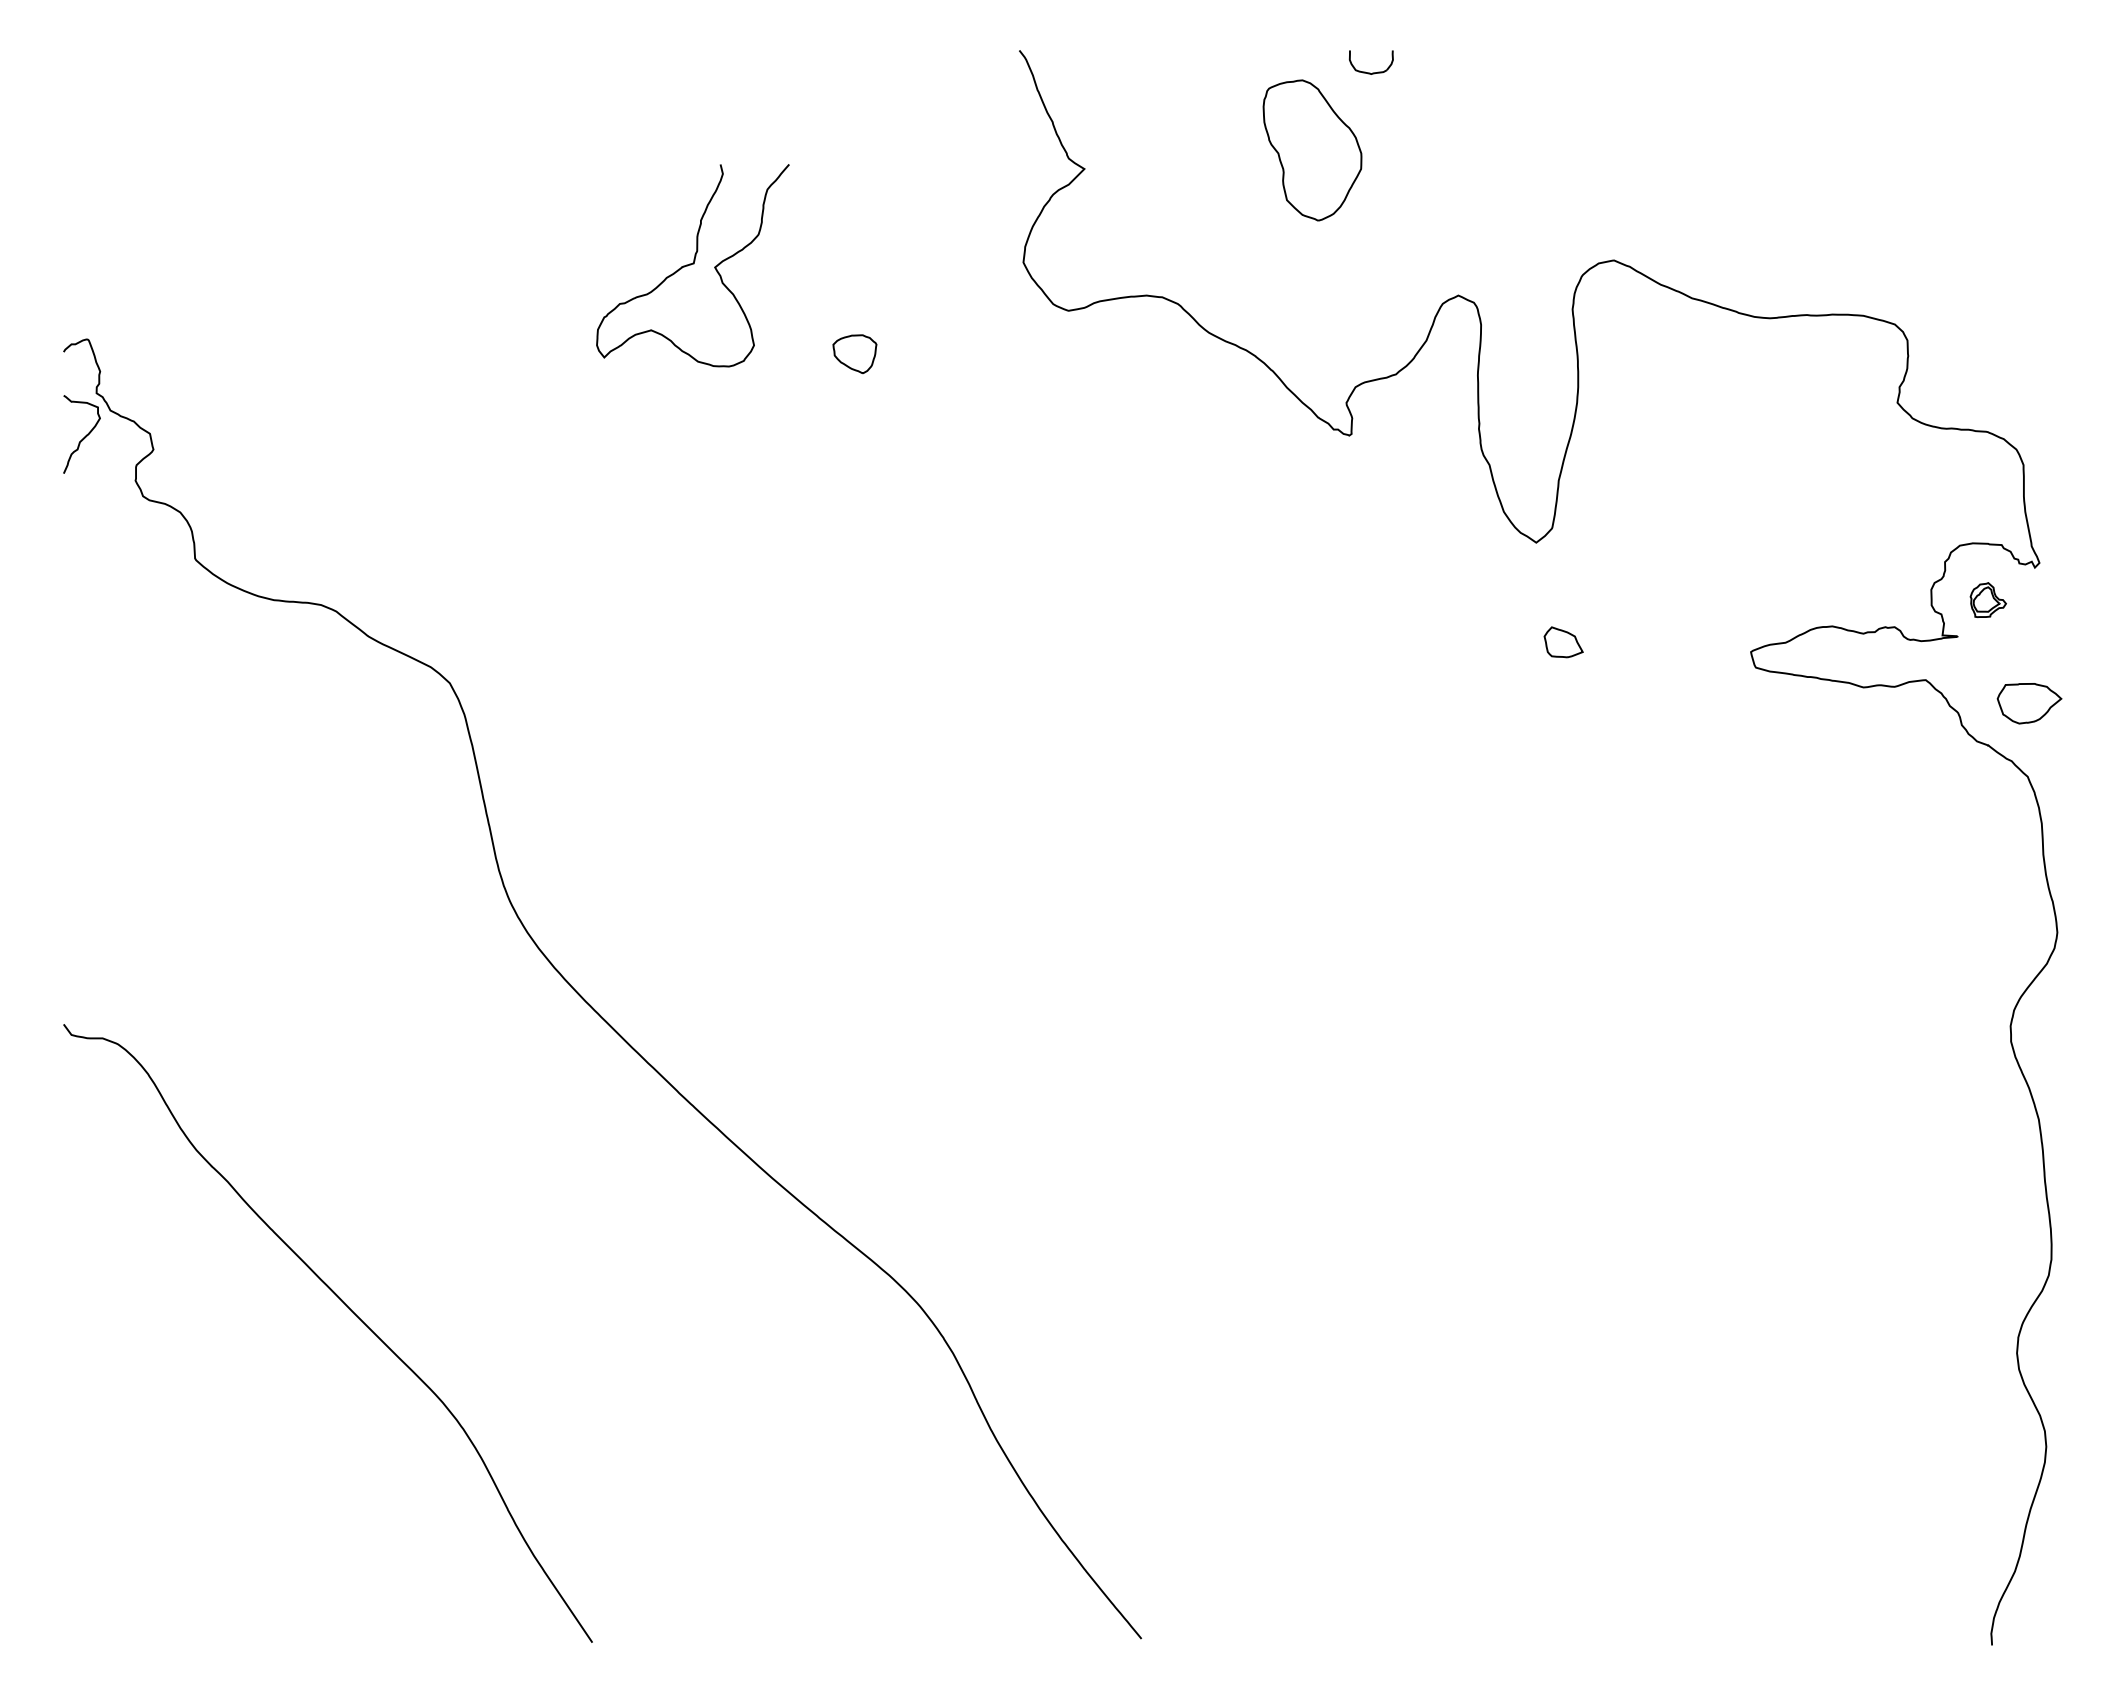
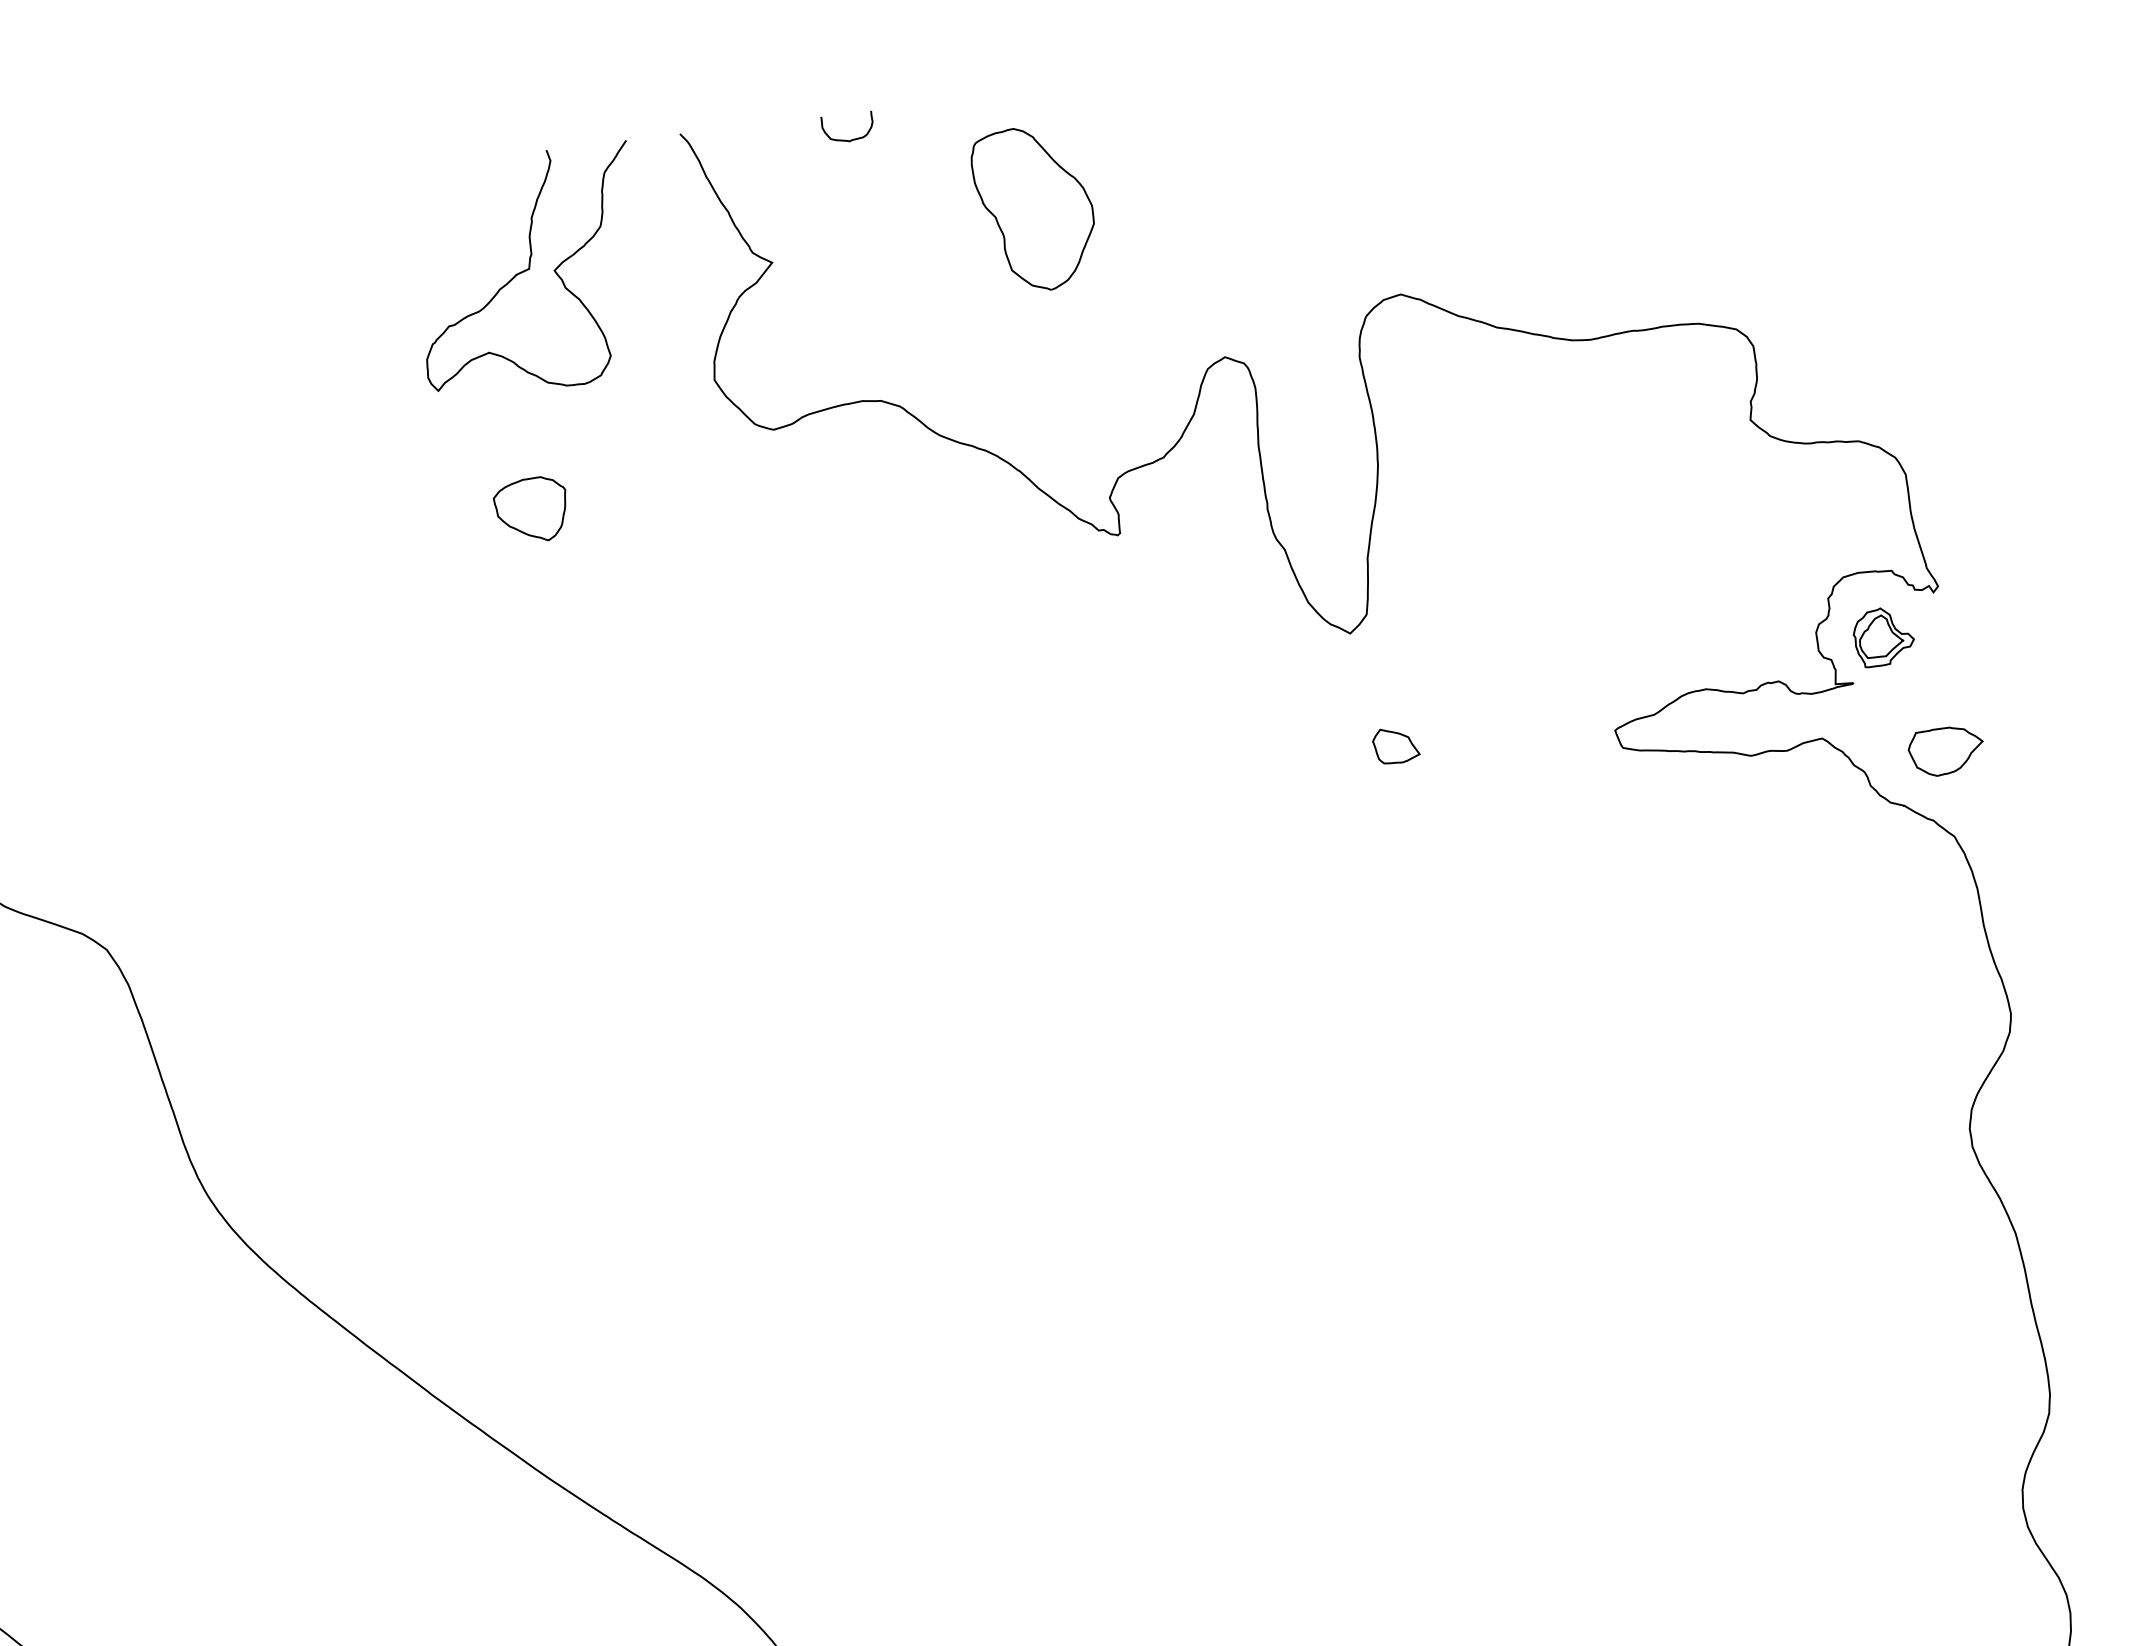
part: (1370, 72) -> (848, 139), moved
curve: (692, 264) -> (527, 270), moved
part: (854, 354) -> (530, 510), size x1.43
part: (1988, 599) -> (1883, 636), size x1.43

